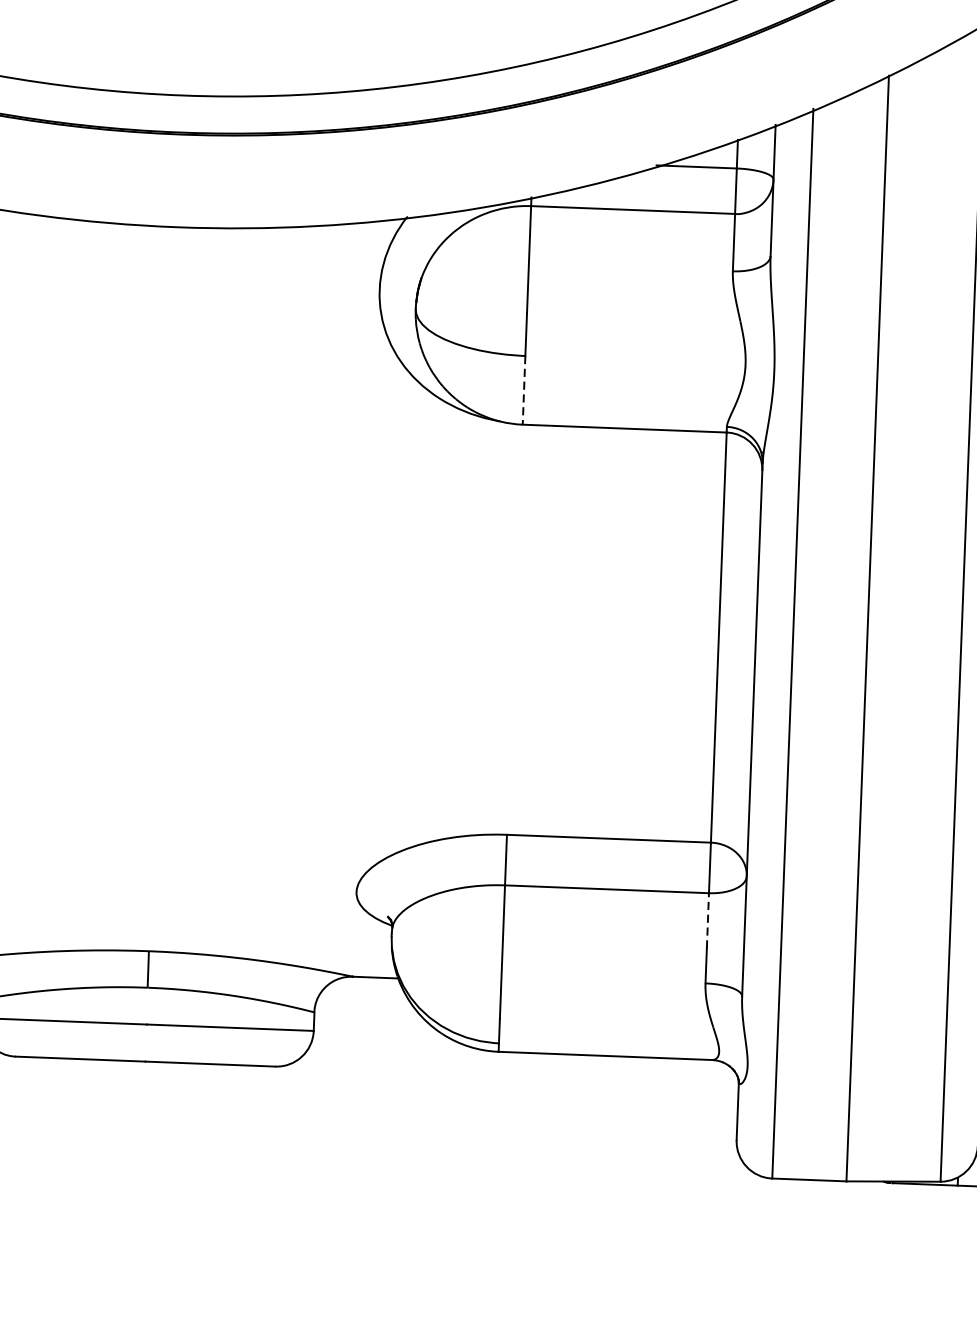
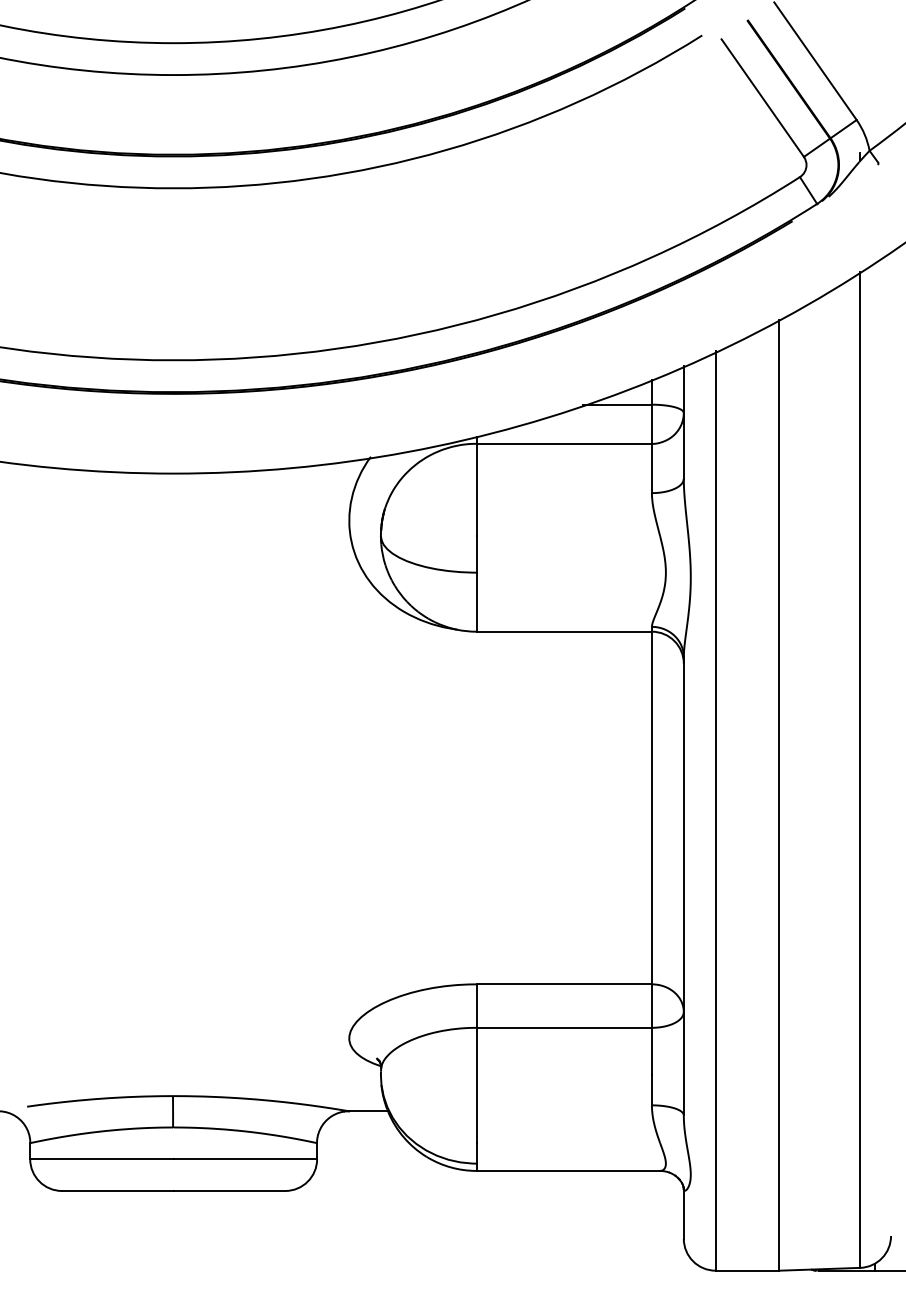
line: (523, 390) -> (476, 602), dashed -> solid
line: (707, 920) -> (651, 1051), dashed -> solid

